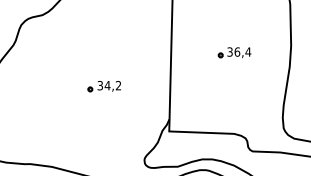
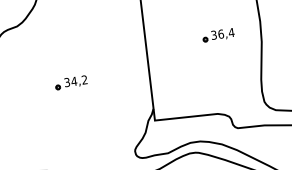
part: (234, 52) -> (218, 35), moved
part: (103, 86) -> (70, 82), moved

